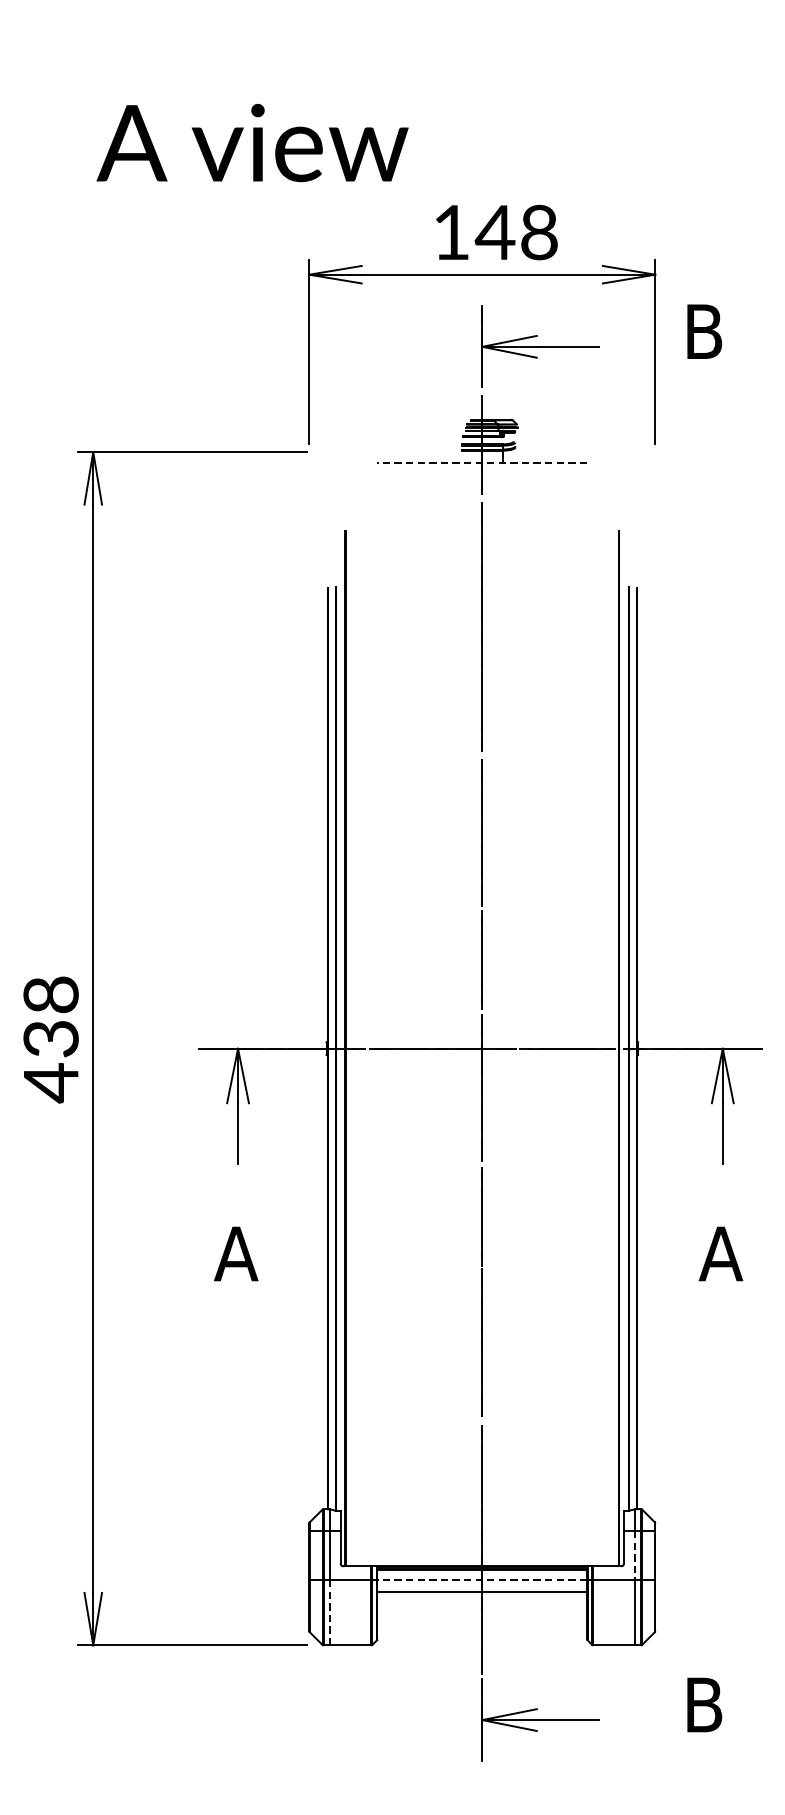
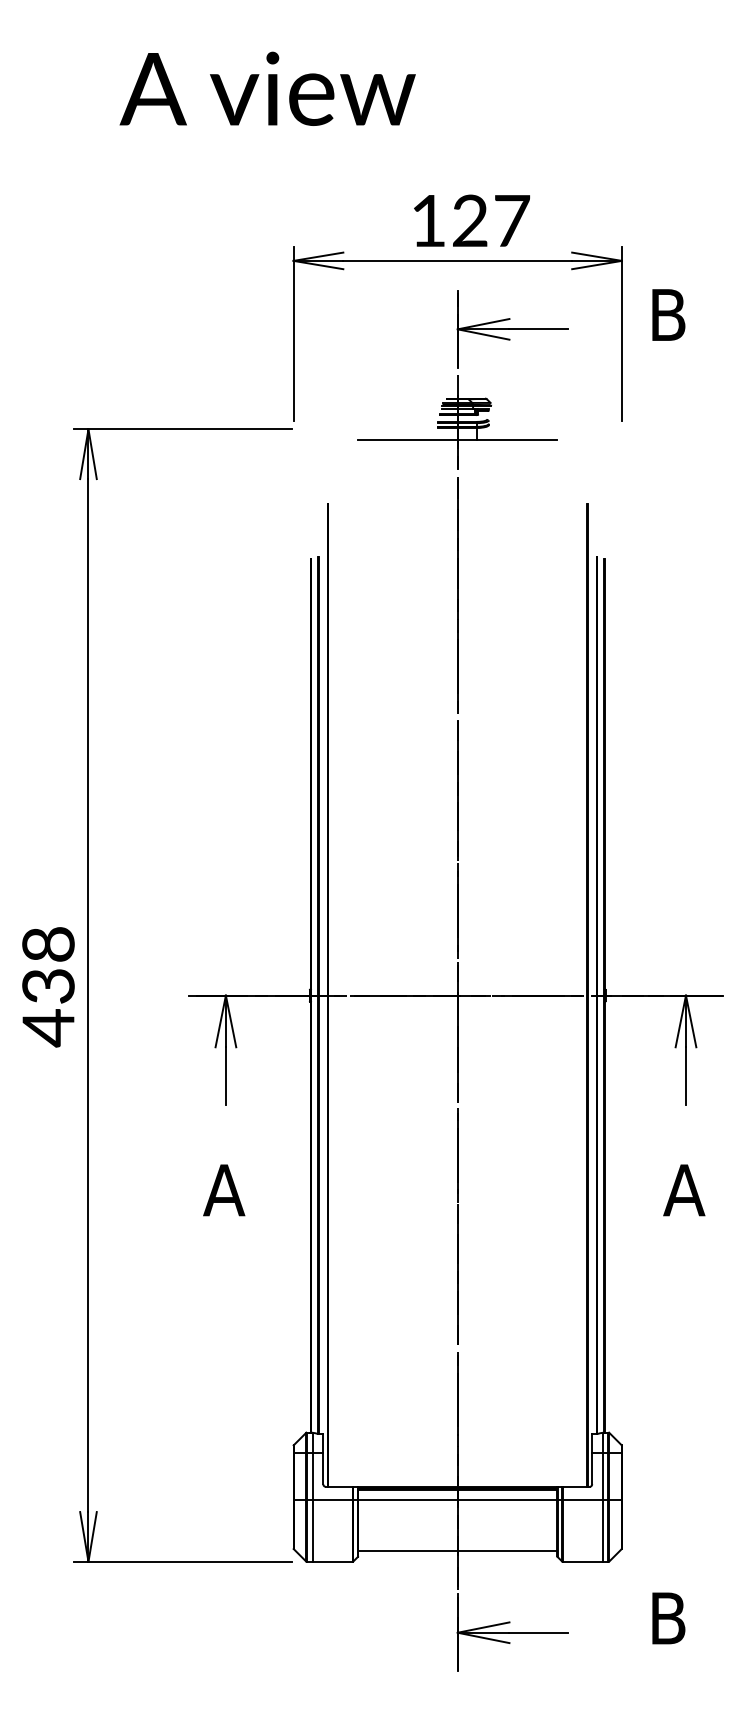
text: (252, 142) -> (267, 88), moved
text: (516, 232) -> (490, 220), 148 -> 127
line: (482, 462) -> (457, 439), dashed -> solid
line: (634, 1556) -> (602, 1477), dashed -> solid
line: (482, 1579) -> (457, 1499), dashed -> solid
line: (482, 1592) -> (457, 1551), moved
line: (329, 1613) -> (312, 1531), dashed -> solid

